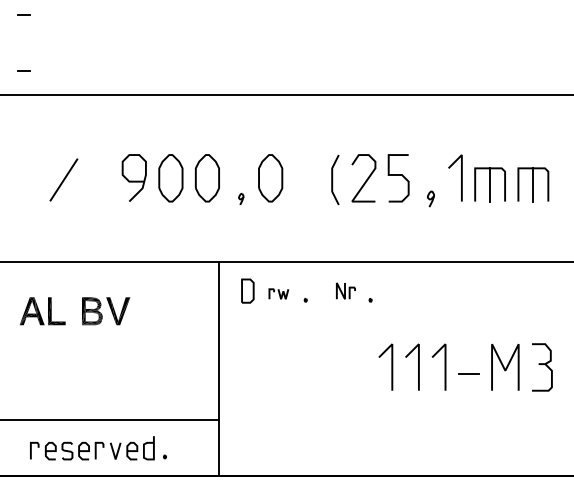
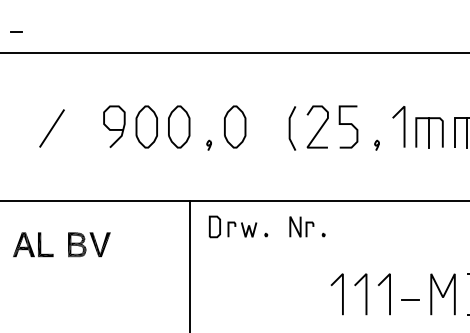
part: (430, 199) -> (376, 145), size x0.71
part: (345, 290) -> (301, 226), size x1.43
part: (278, 293) -> (242, 229), size x1.67

